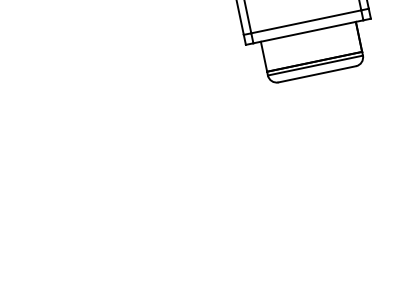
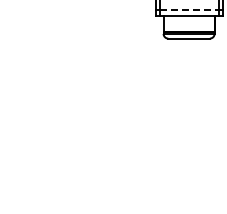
line: (307, 21) -> (189, 10), solid -> dashed

